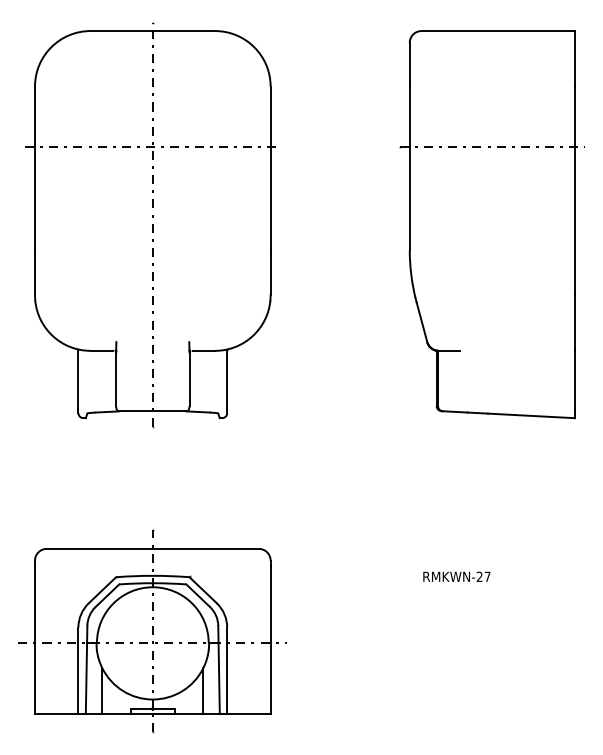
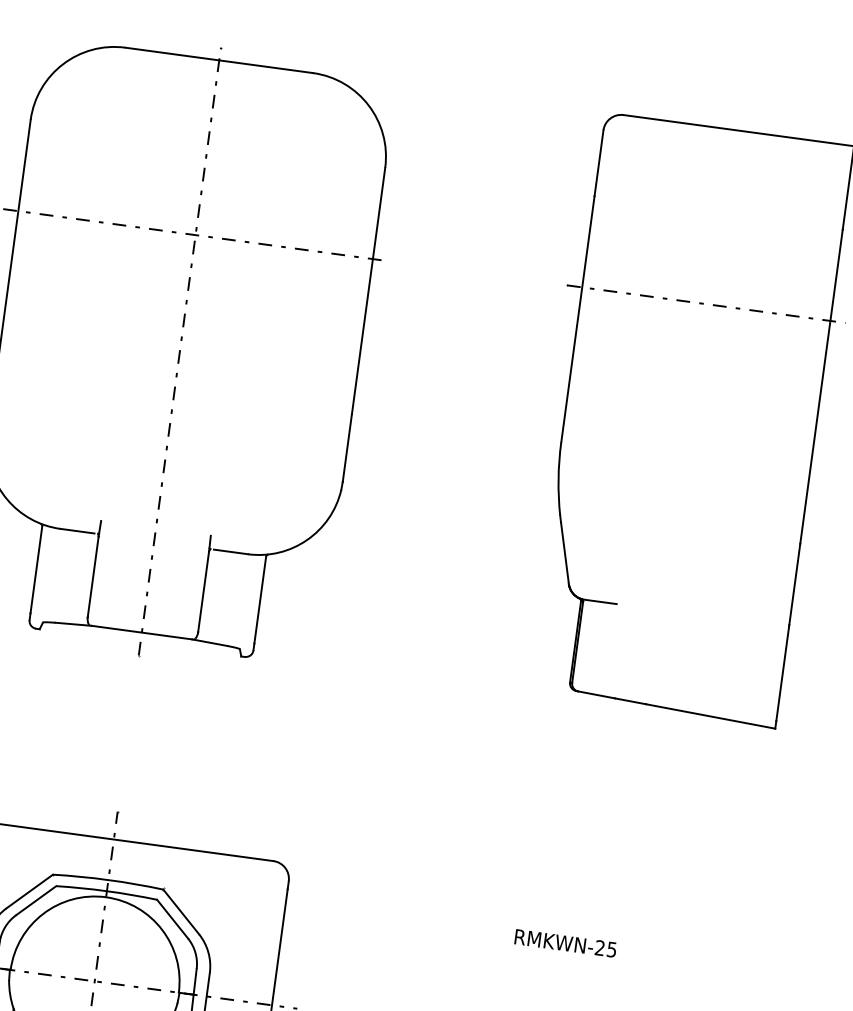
text: (487, 576) -> (611, 949), RMKWN-27 -> RMKWN-25

